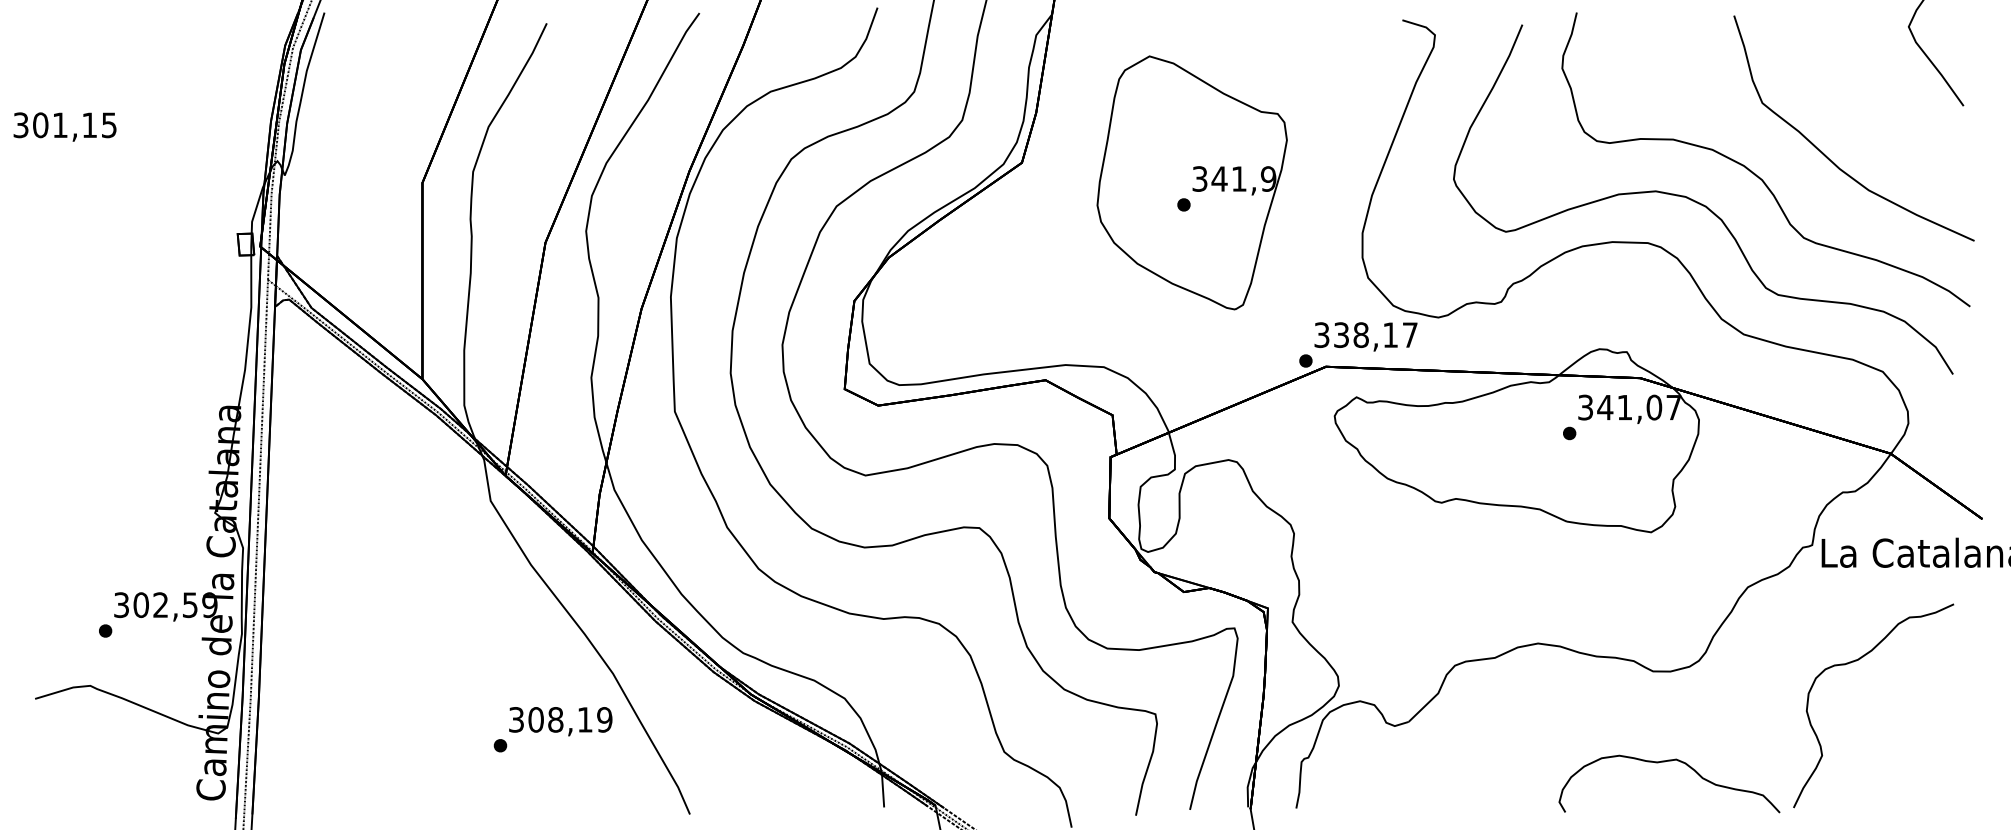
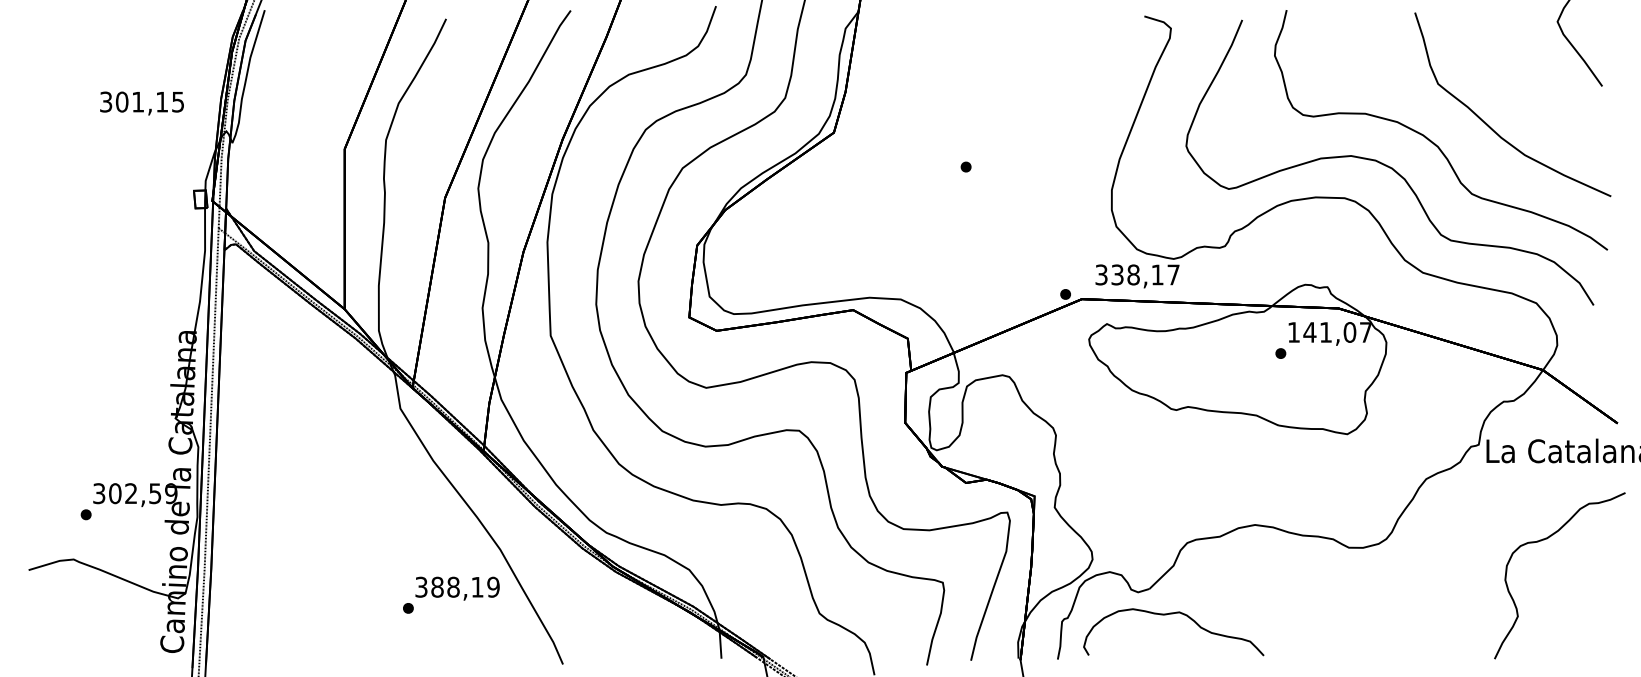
text: (64, 126) -> (141, 103), moved
part: (1191, 182) -> (972, 148), removed
text: (1365, 336) -> (1137, 276), moved
text: (1585, 407) -> (1293, 332), 341,07 -> 141,07
curve: (1856, 661) -> (1545, 539), moved
text: (535, 719) -> (436, 586), 308,19 -> 388,19
curve: (1665, 762) -> (1170, 614), moved

